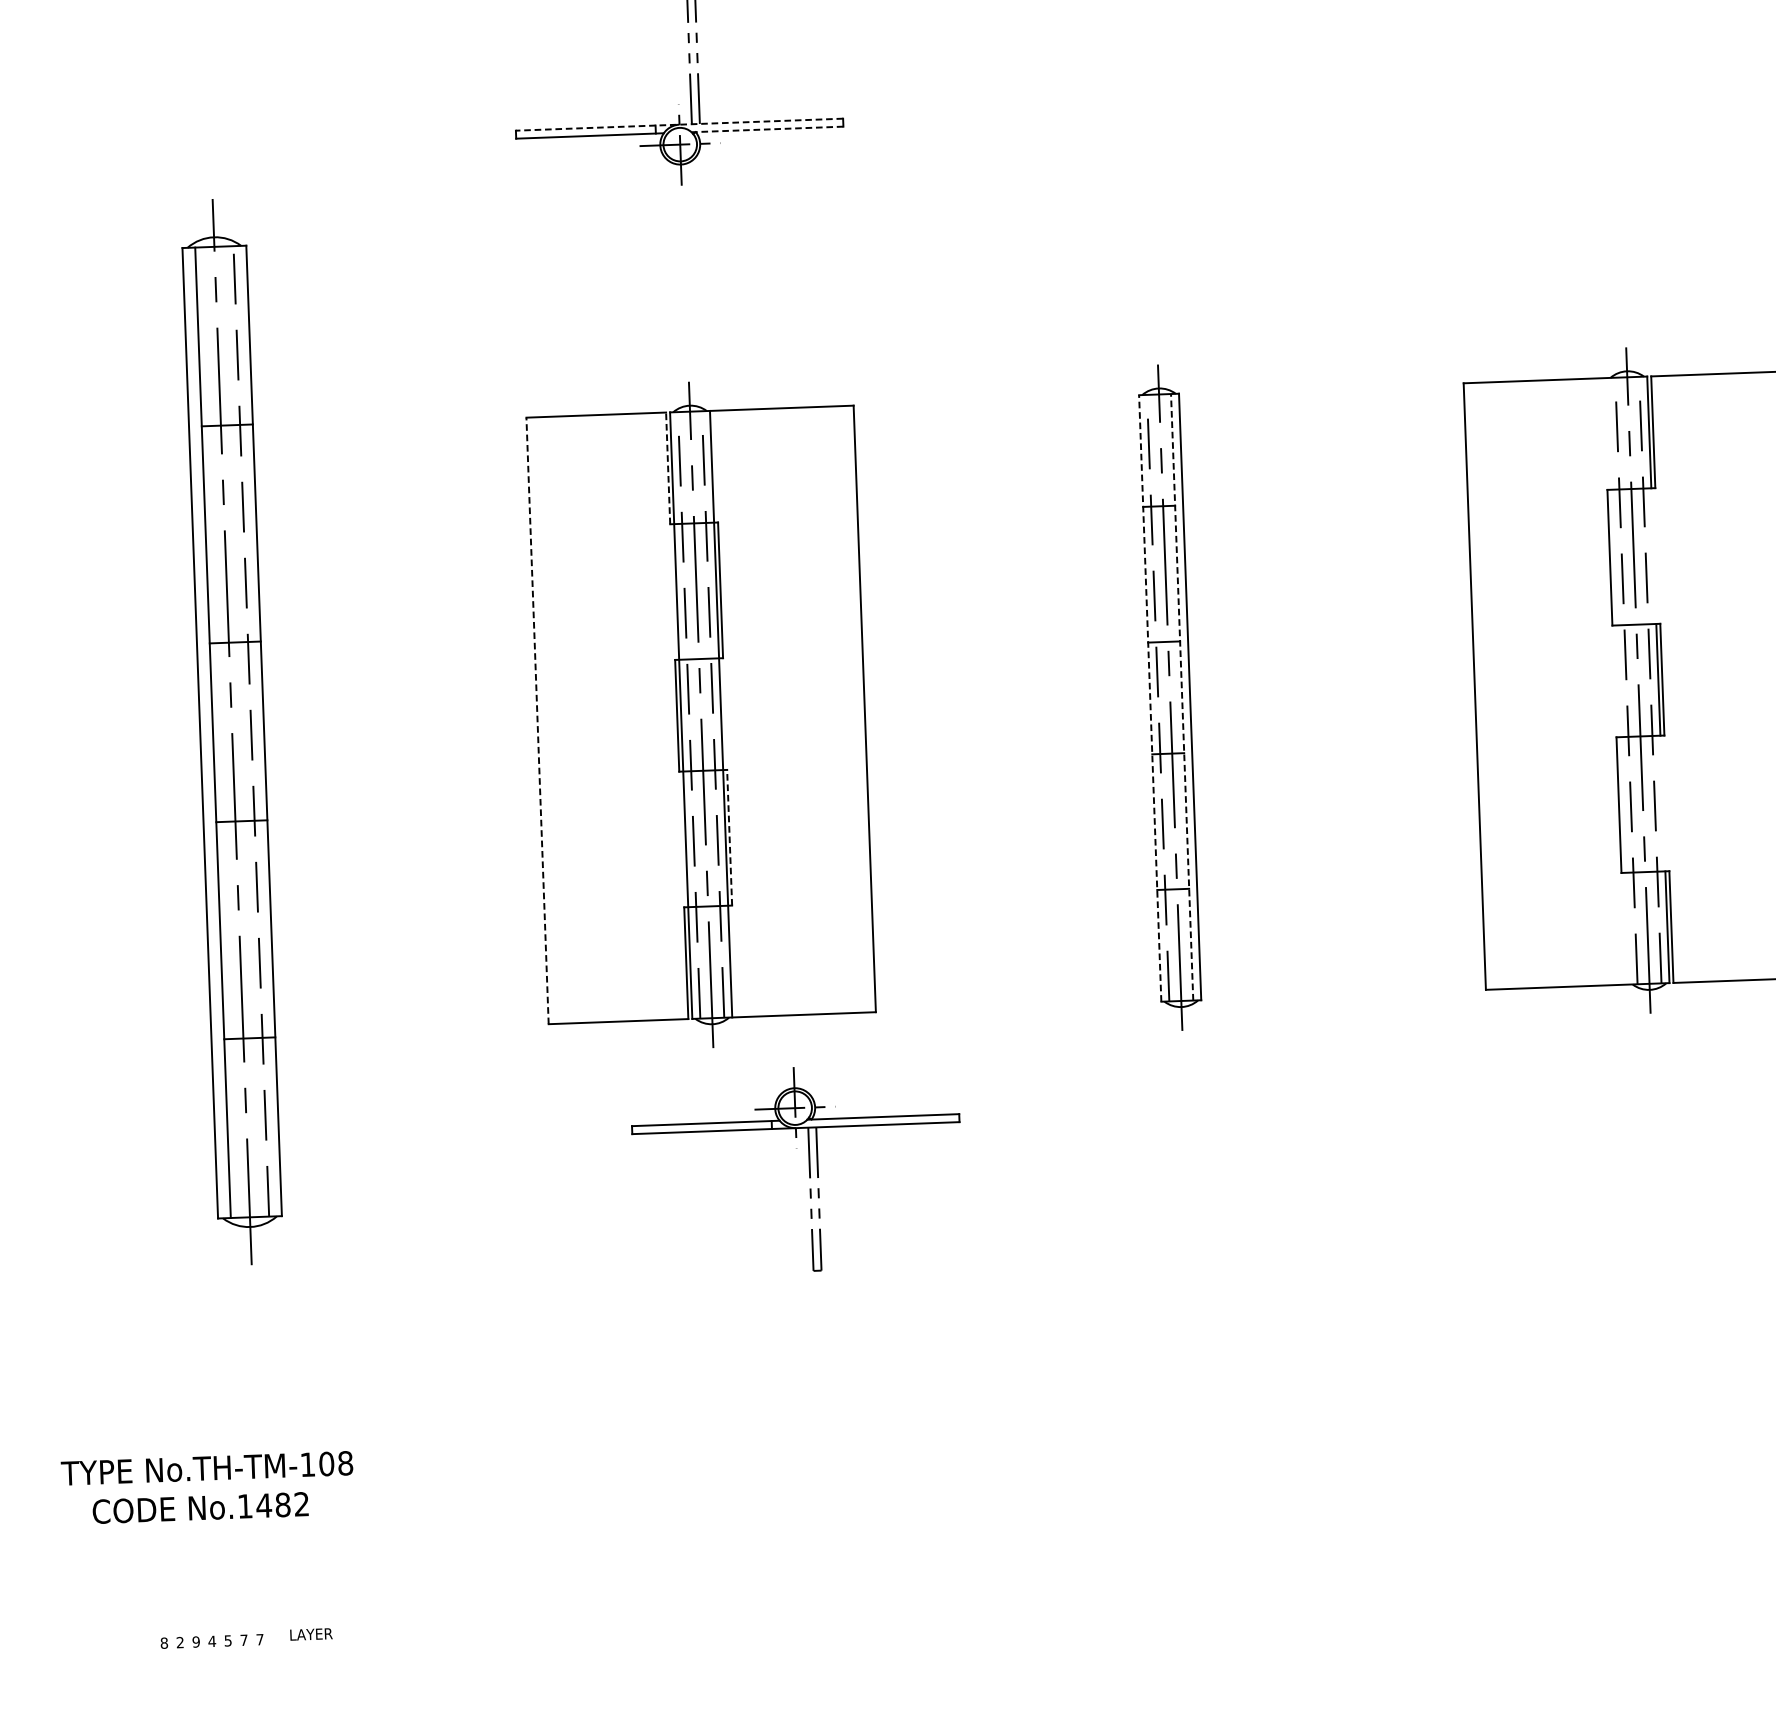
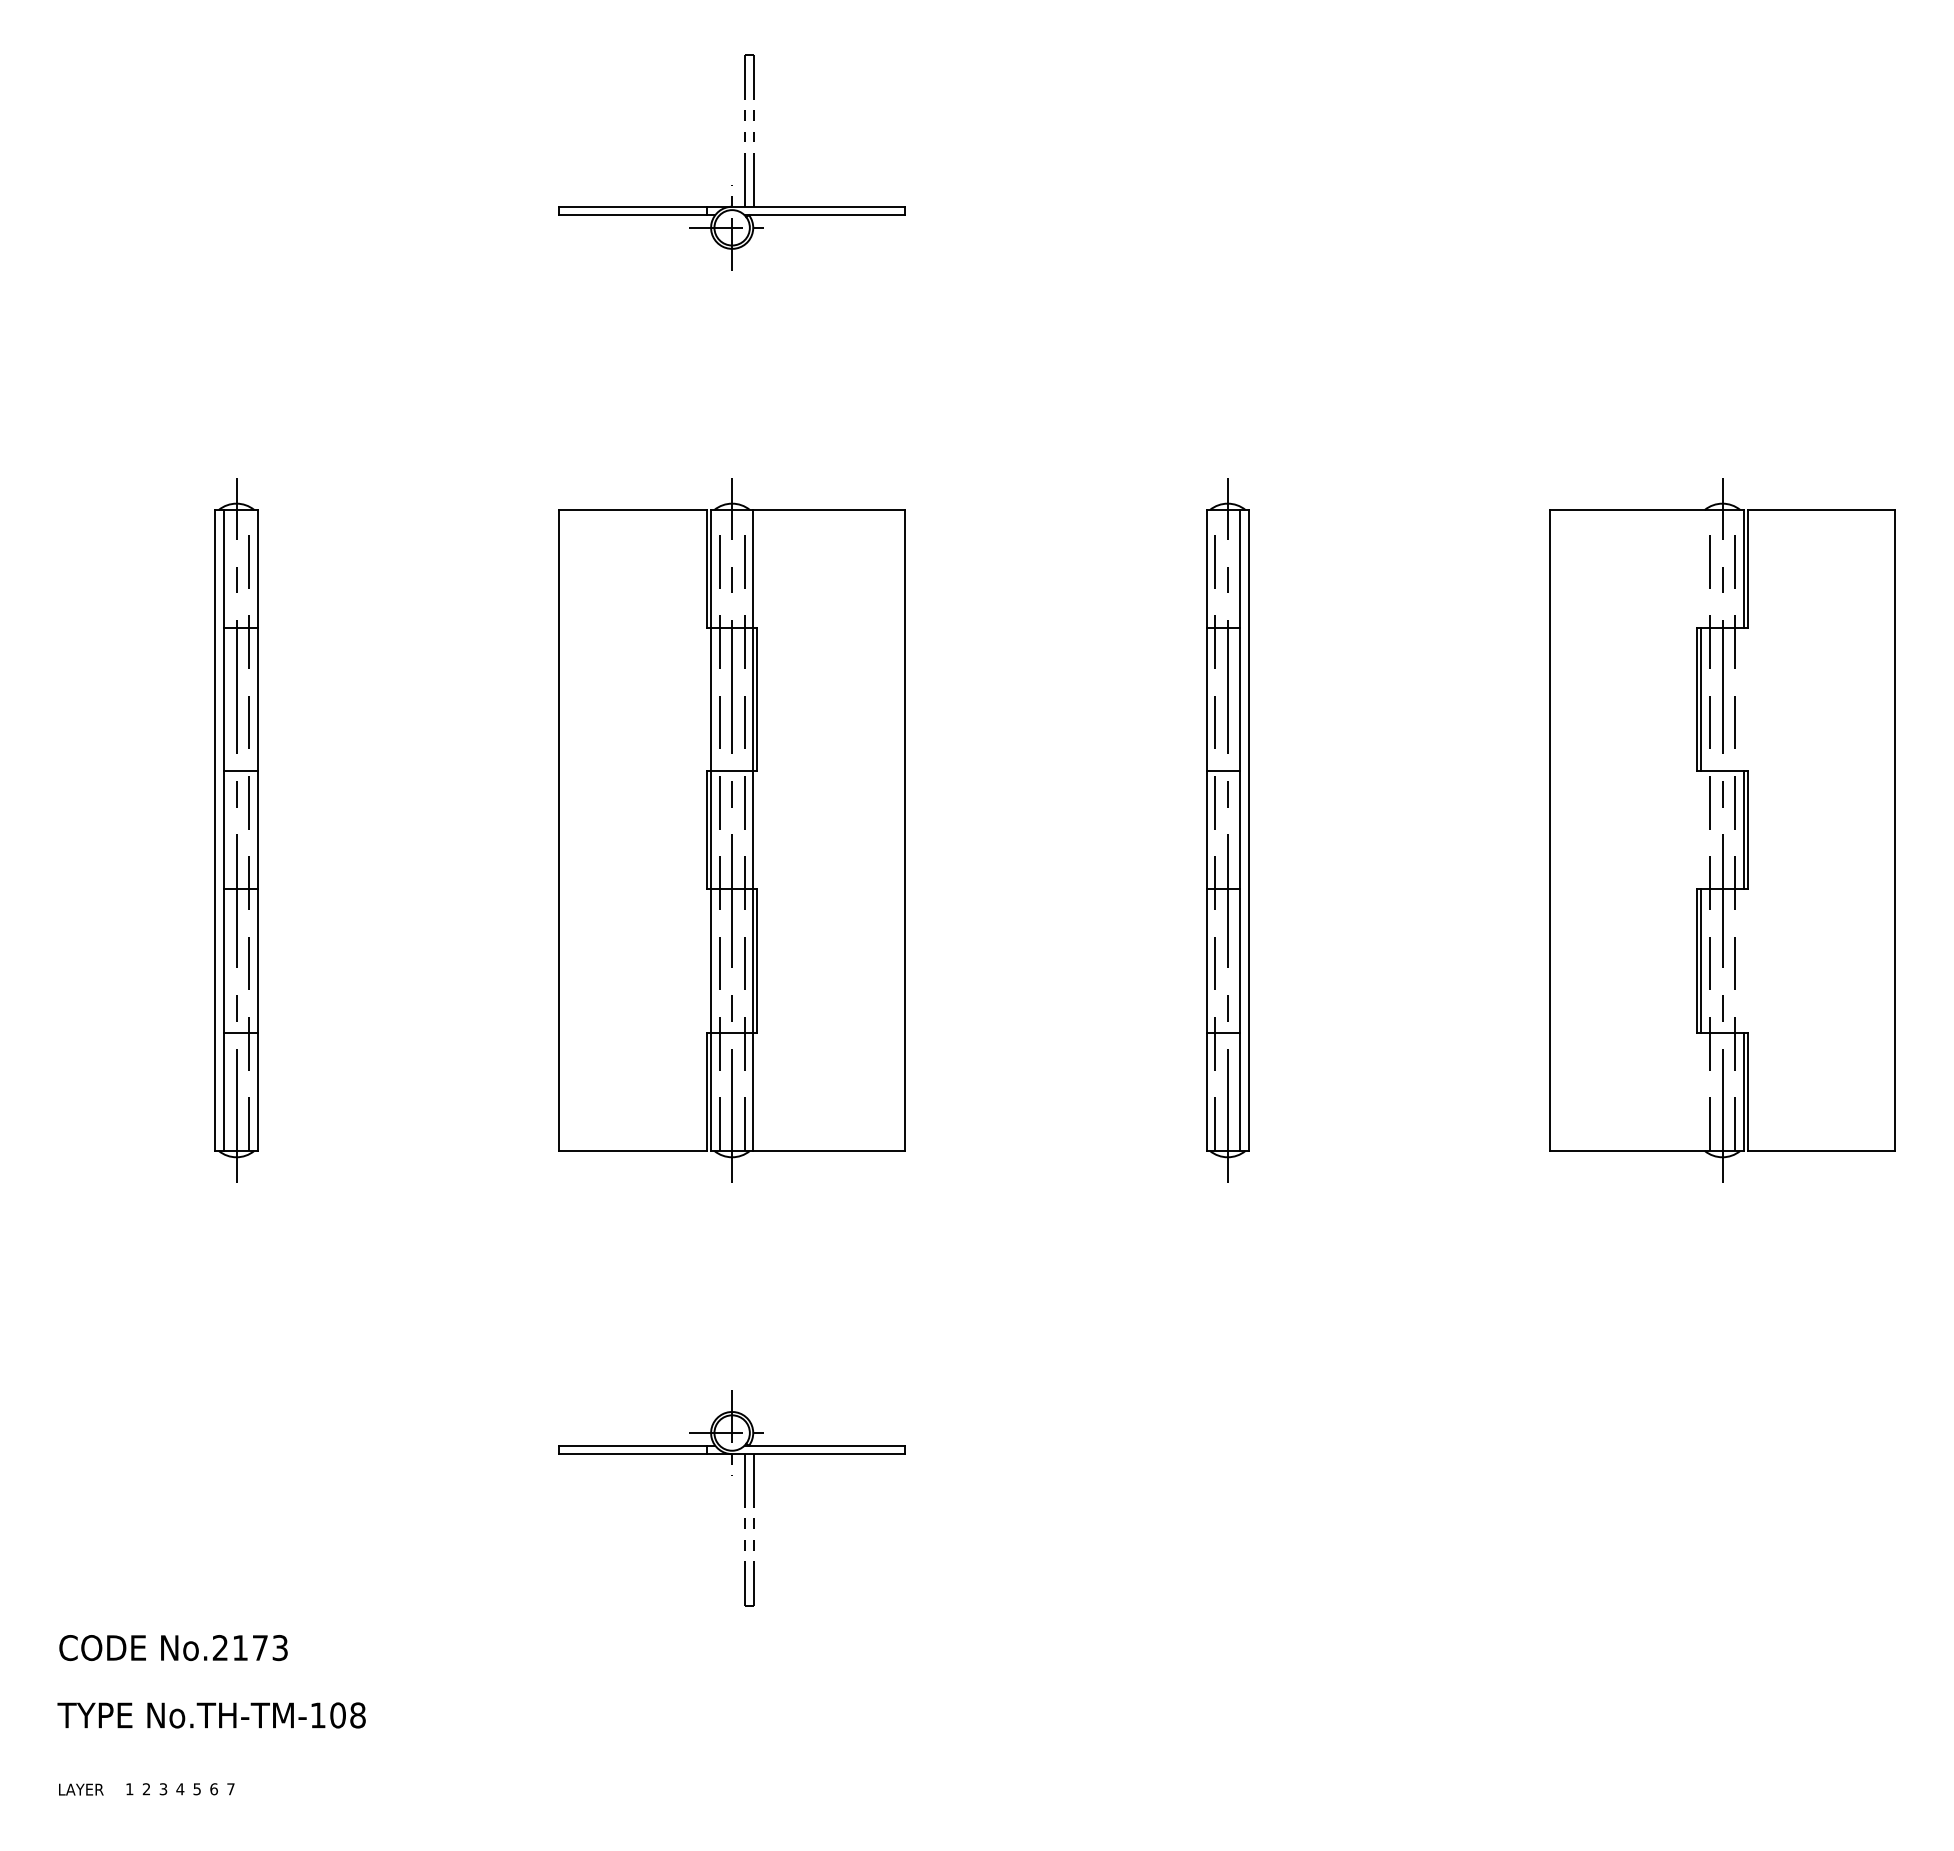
line: (679, 124) -> (732, 206), dashed -> solid
line: (767, 129) -> (824, 215), dashed -> solid
line: (667, 467) -> (706, 568), dashed -> solid
line: (1613, 557) -> (1701, 699), added
line: (1182, 696) -> (1240, 829), dashed -> solid
line: (1150, 697) -> (1206, 829), dashed -> solid
line: (537, 720) -> (559, 829), dashed -> solid
part: (232, 732) -> (236, 830), size x0.62
line: (1623, 804) -> (1701, 960), added
line: (729, 838) -> (757, 961), dashed -> solid
part: (809, 1169) -> (744, 1498), moved
text: (206, 1468) -> (211, 1715), moved
text: (272, 1505) -> (249, 1648), No.1482 -> No.2173
text: (311, 1634) -> (81, 1789), moved
text: (243, 1640) -> (213, 1789), 7 -> 6
text: (196, 1642) -> (163, 1789), 9 -> 3
text: (164, 1643) -> (129, 1789), 8 -> 1

